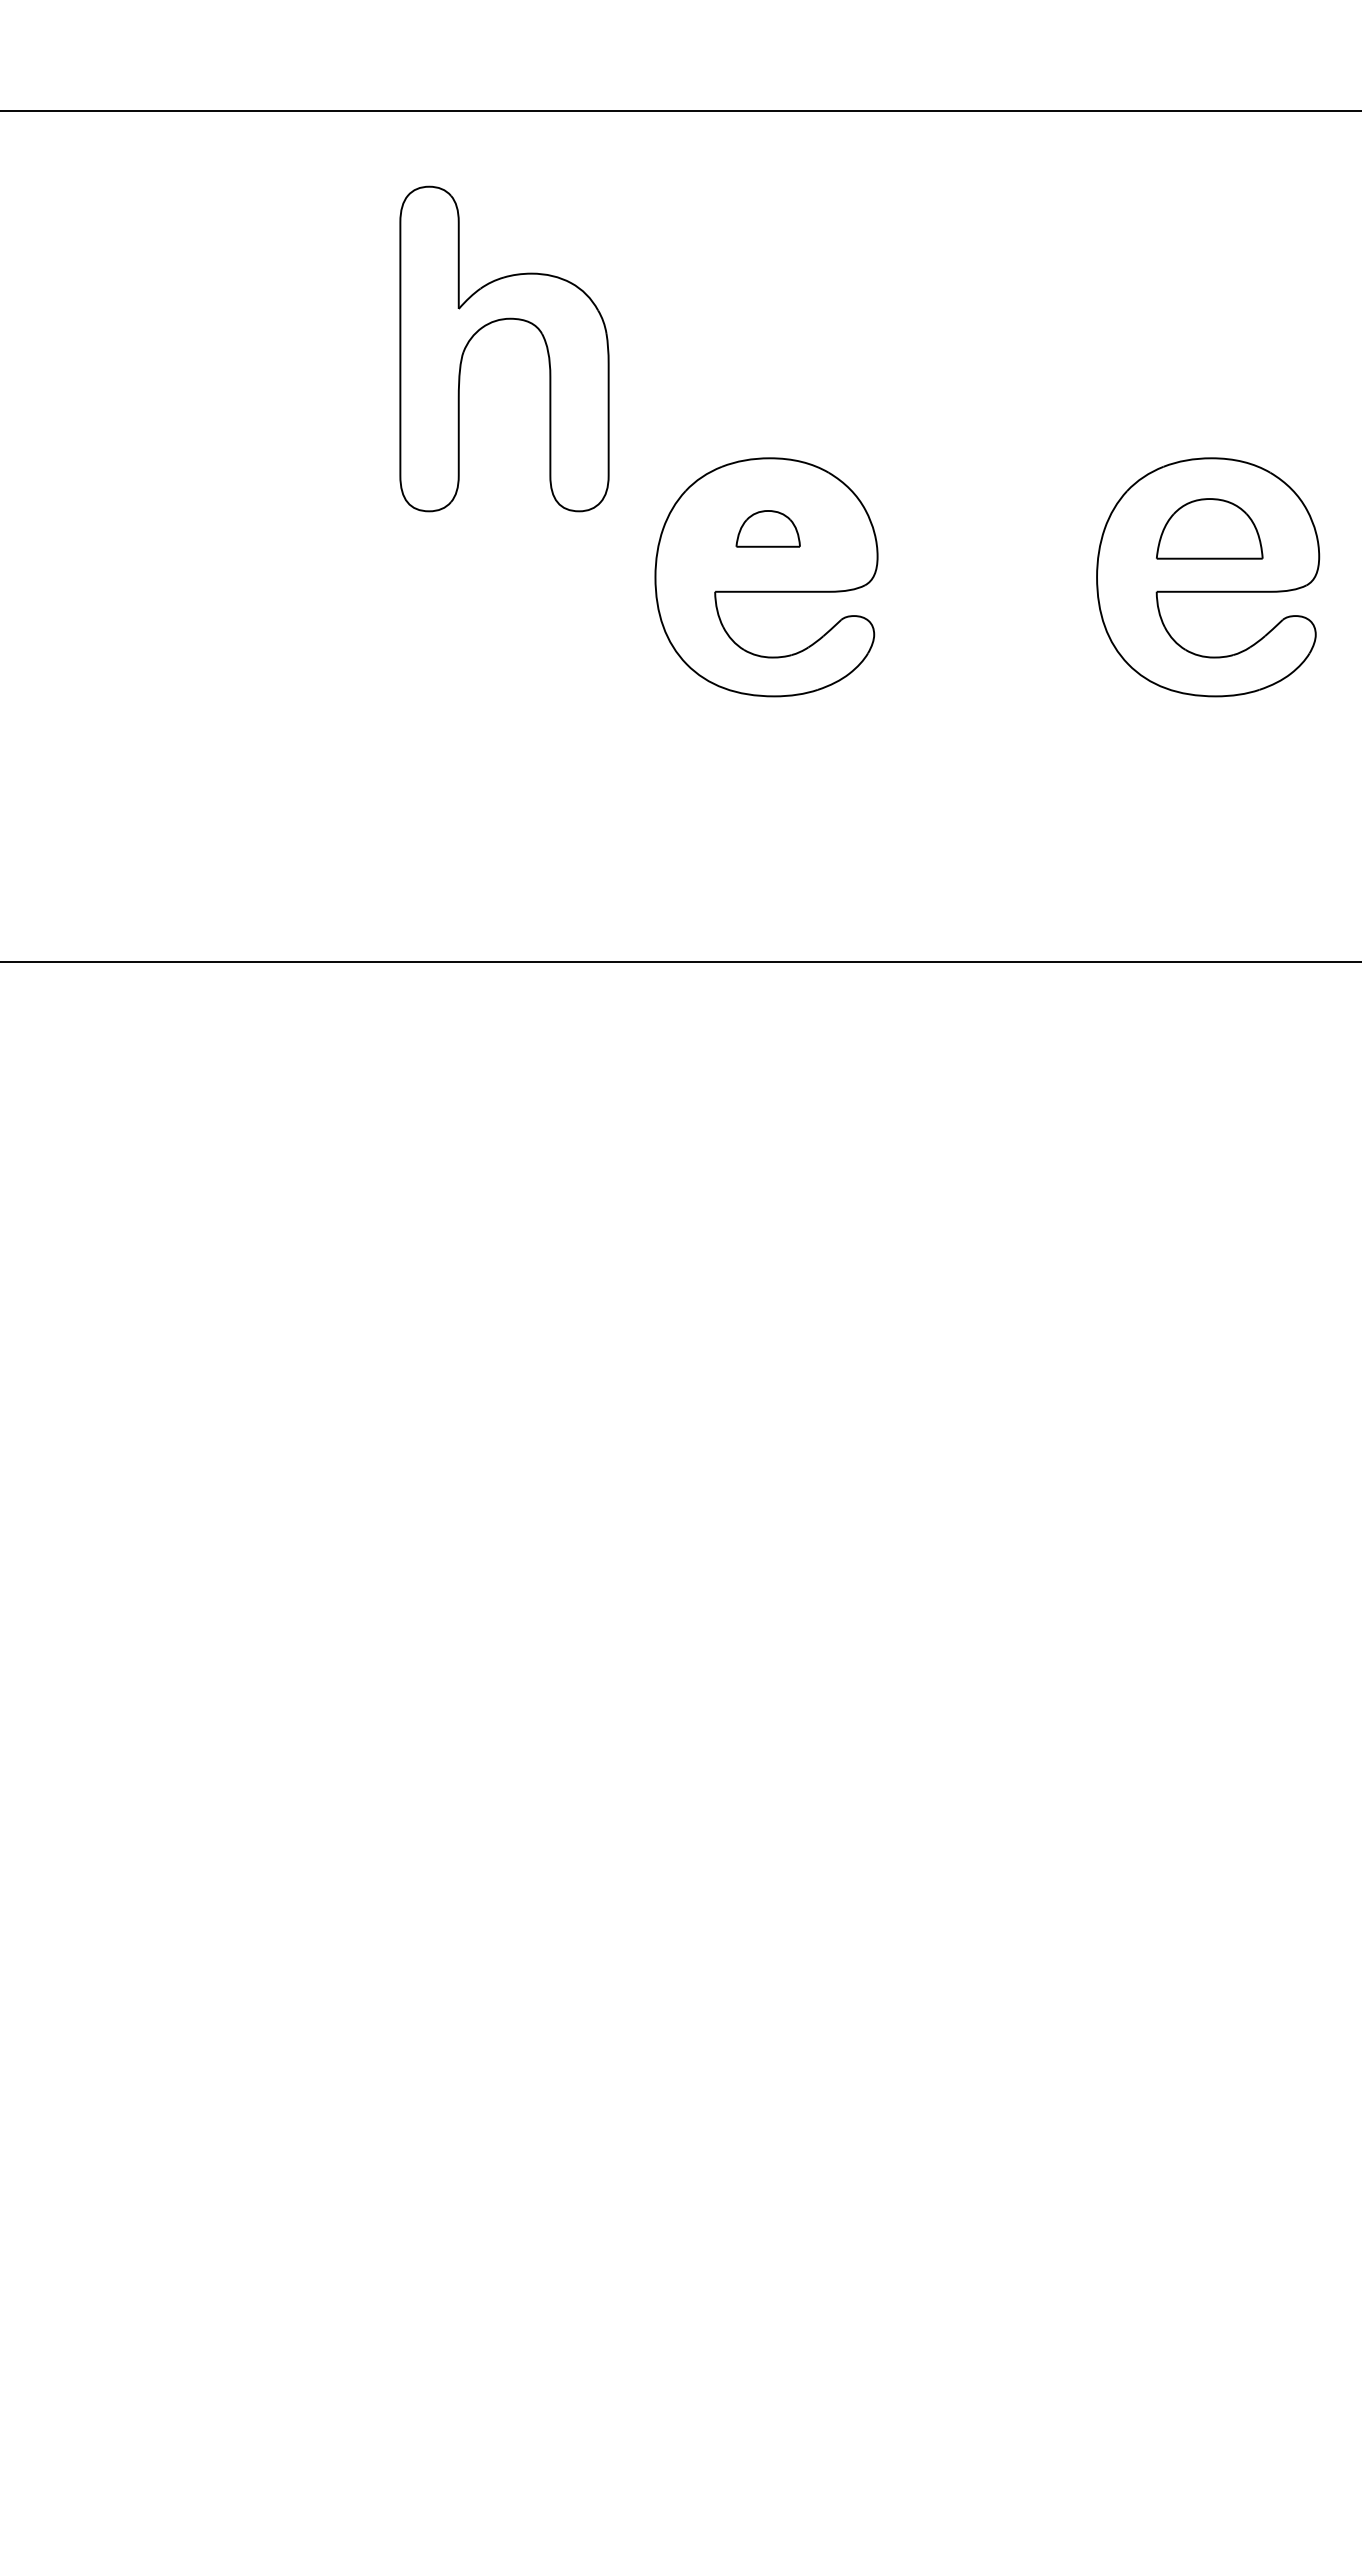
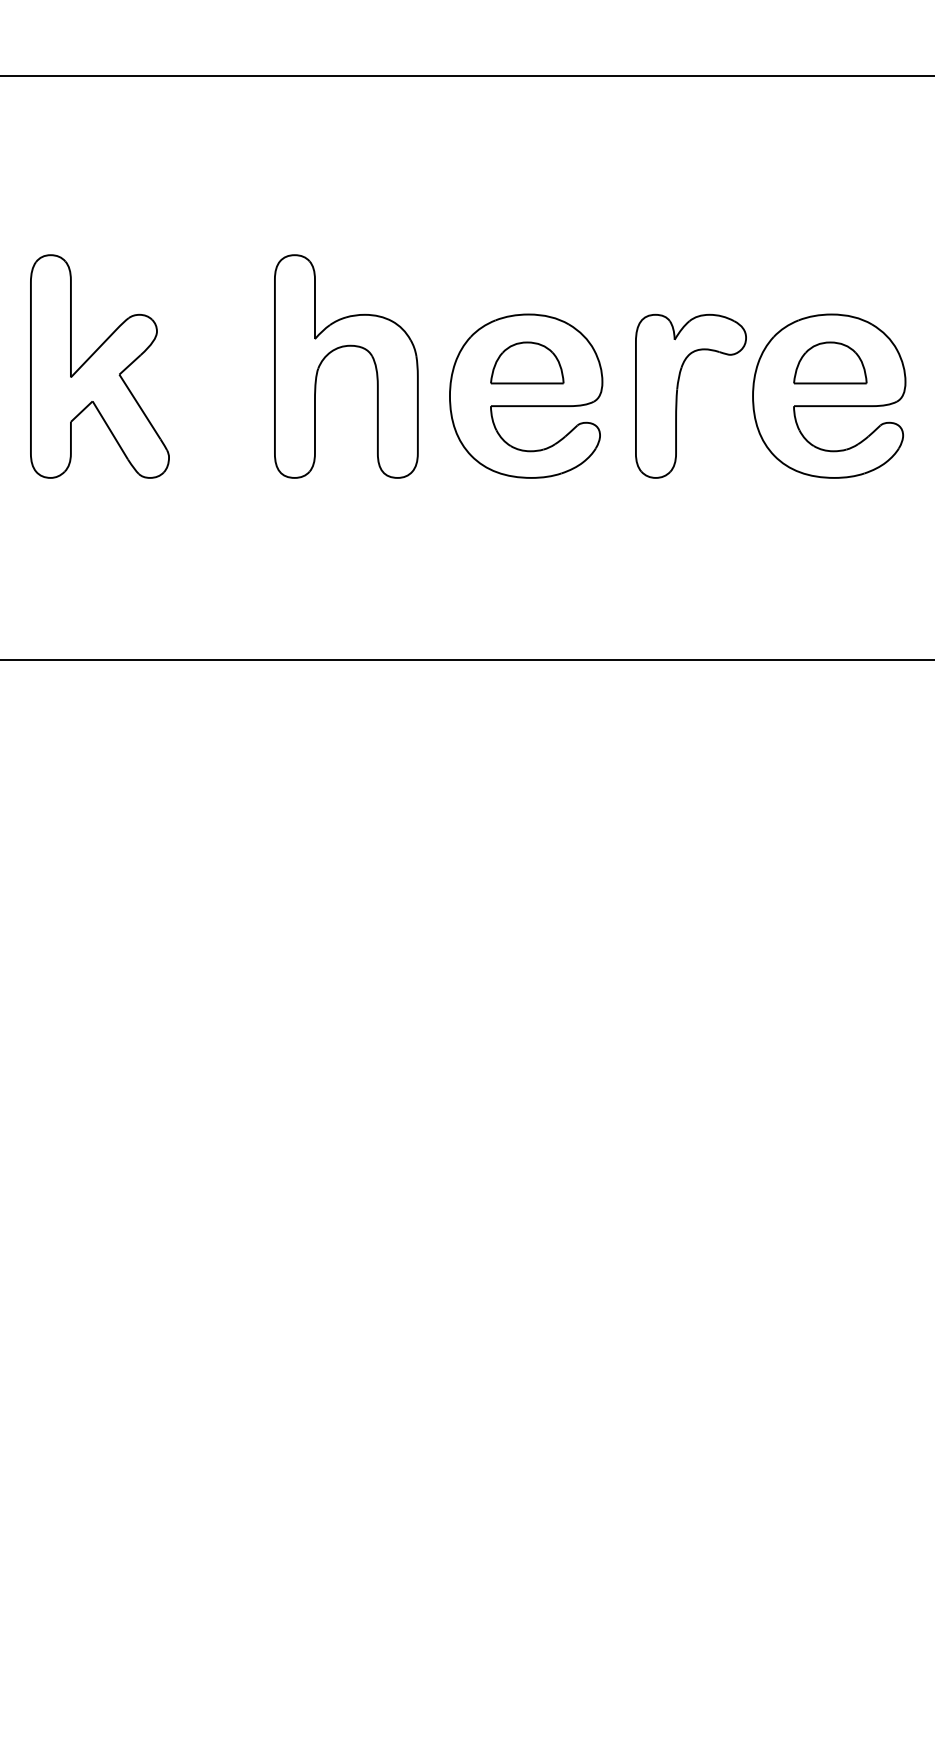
part: (495, 322) -> (340, 348), moved
part: (768, 528) -> (527, 362), size x1.67
part: (144, 534) -> (99, 366), added
part: (986, 576) -> (677, 395), added

